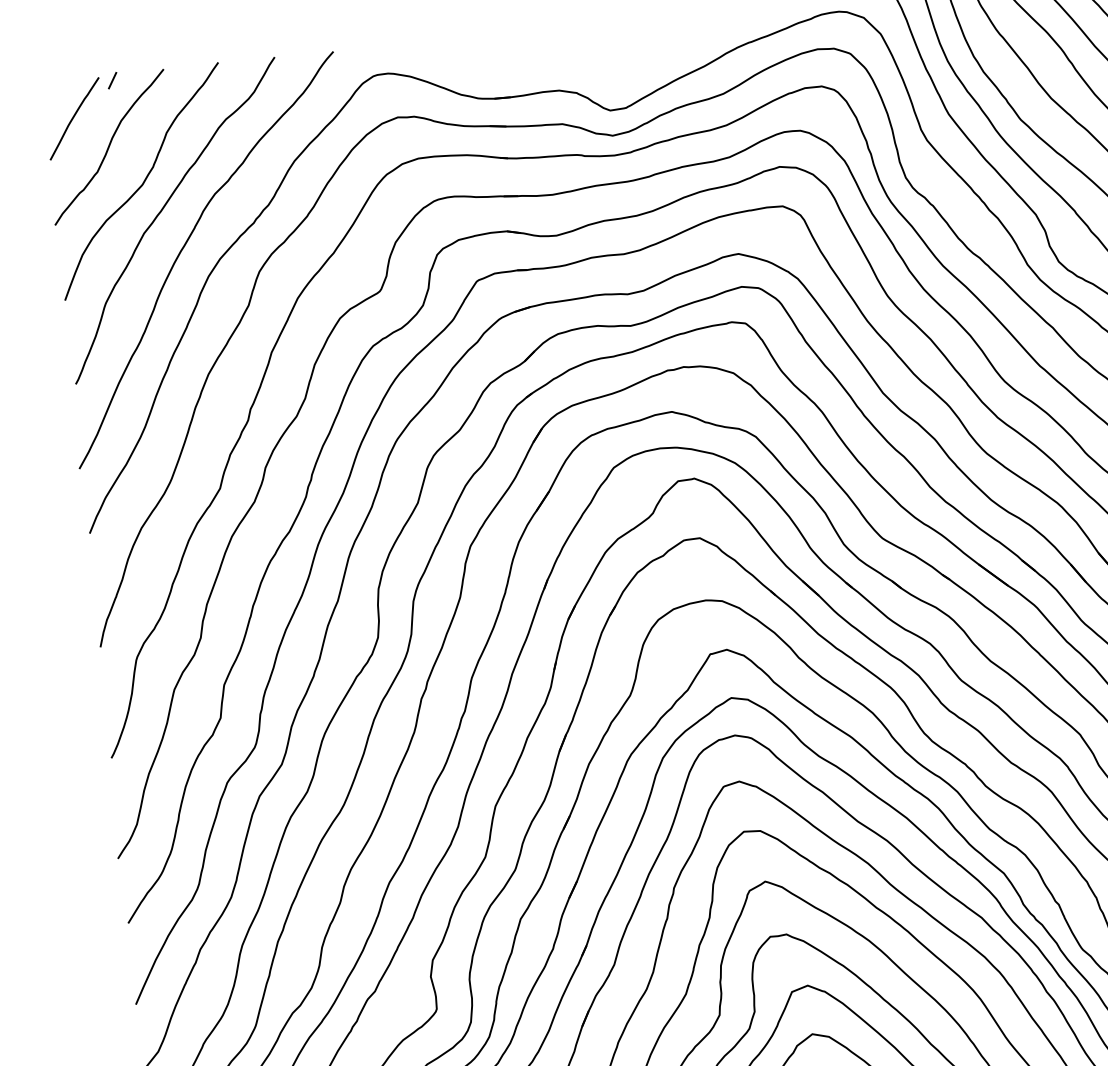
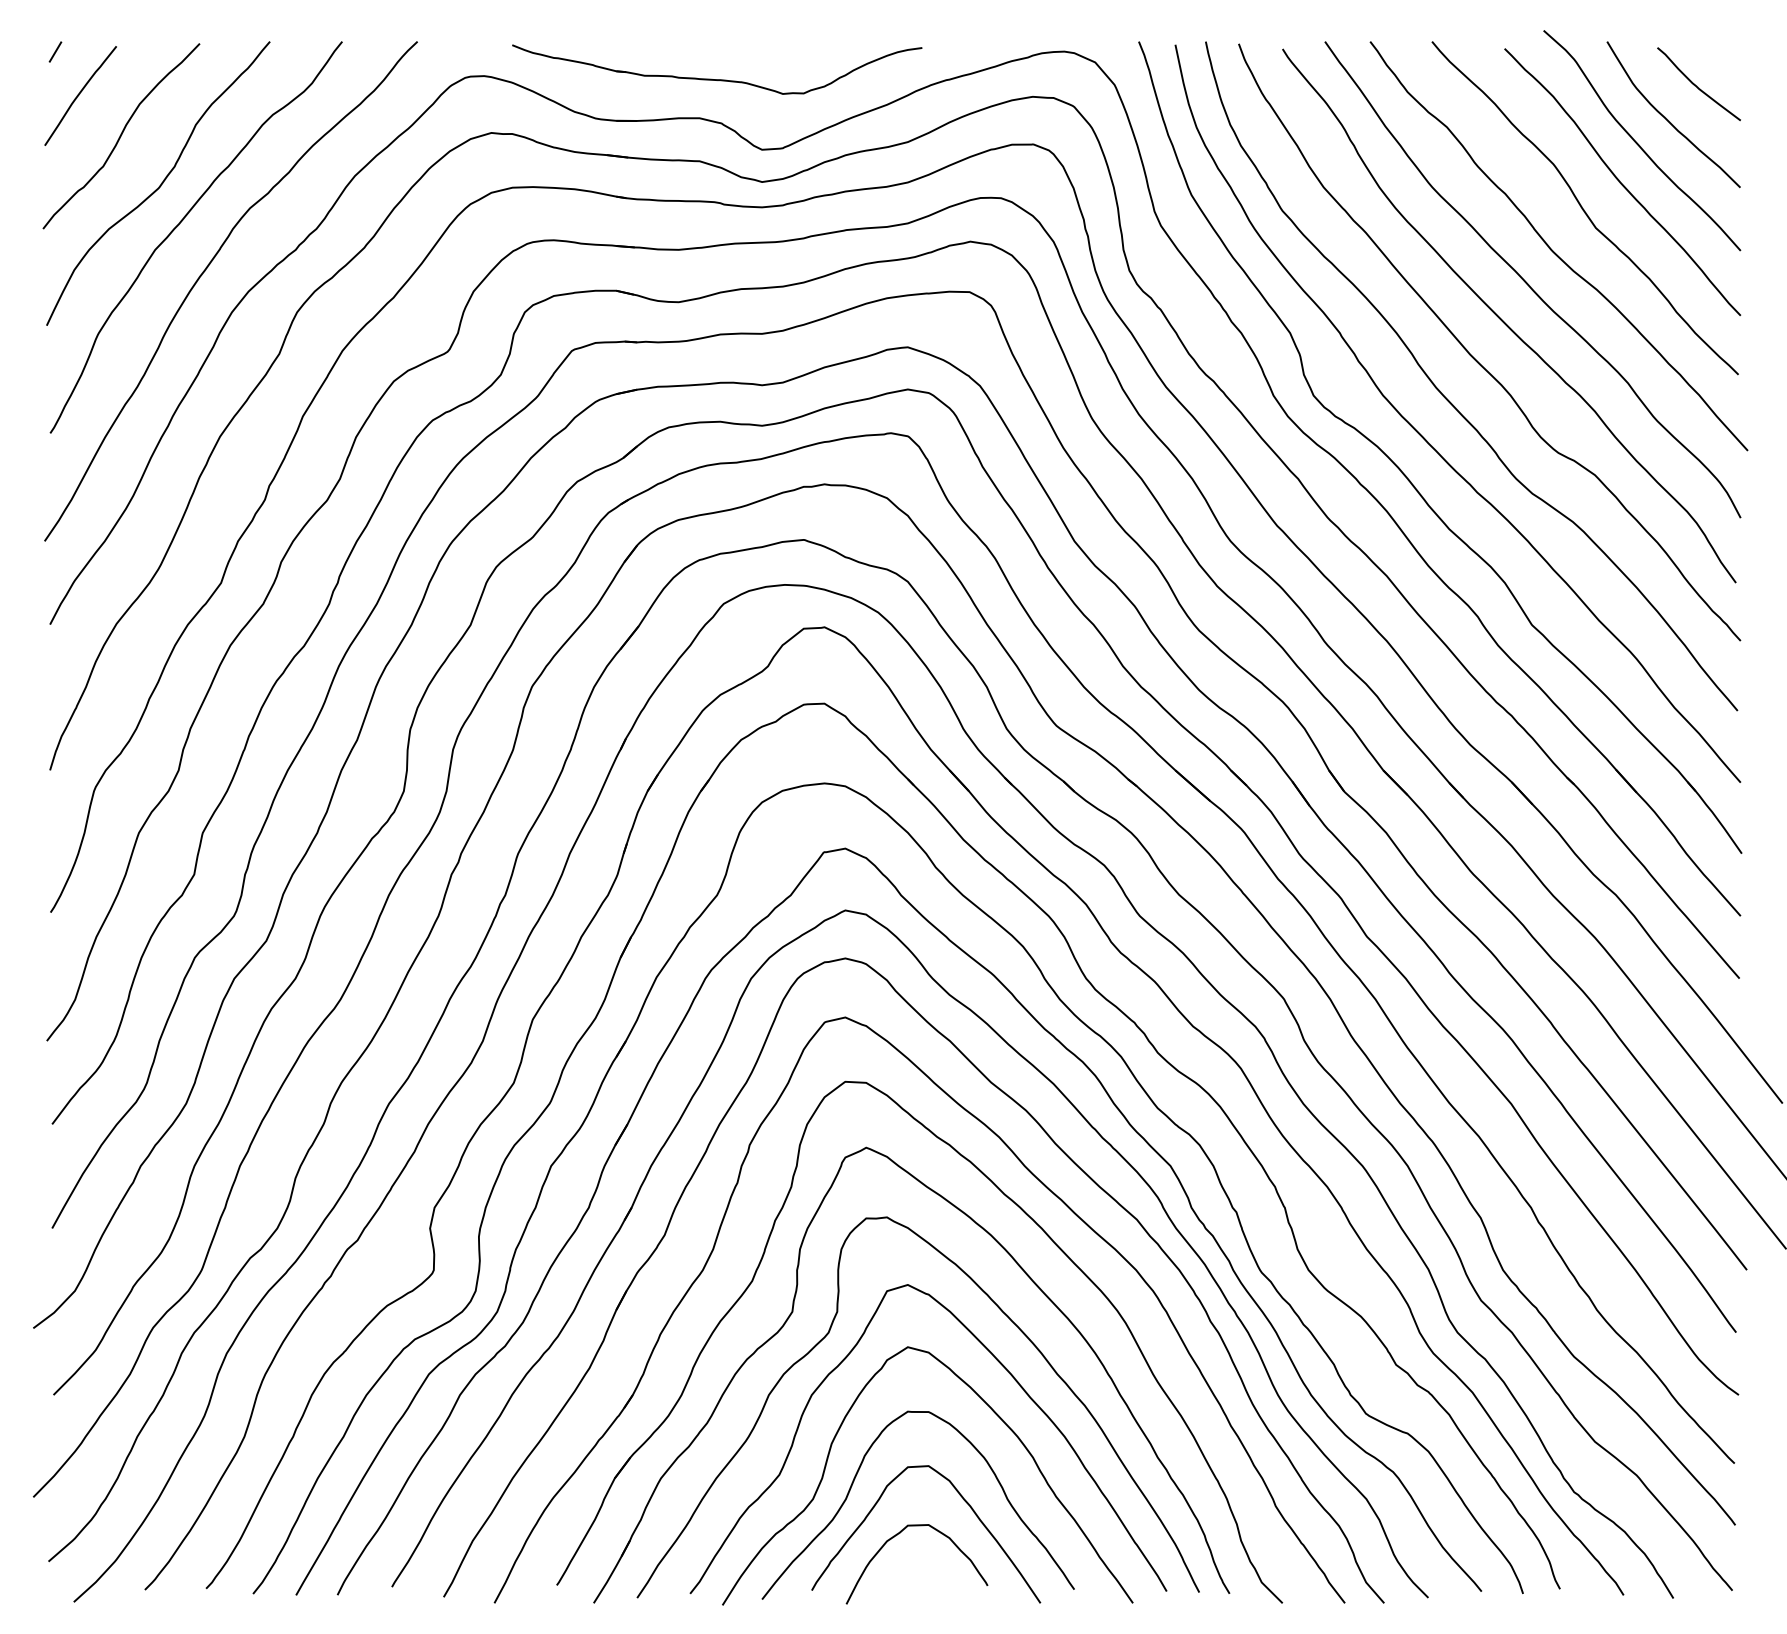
part: (570, 59) -> (717, 79), added
line: (112, 80) -> (55, 51), moved

